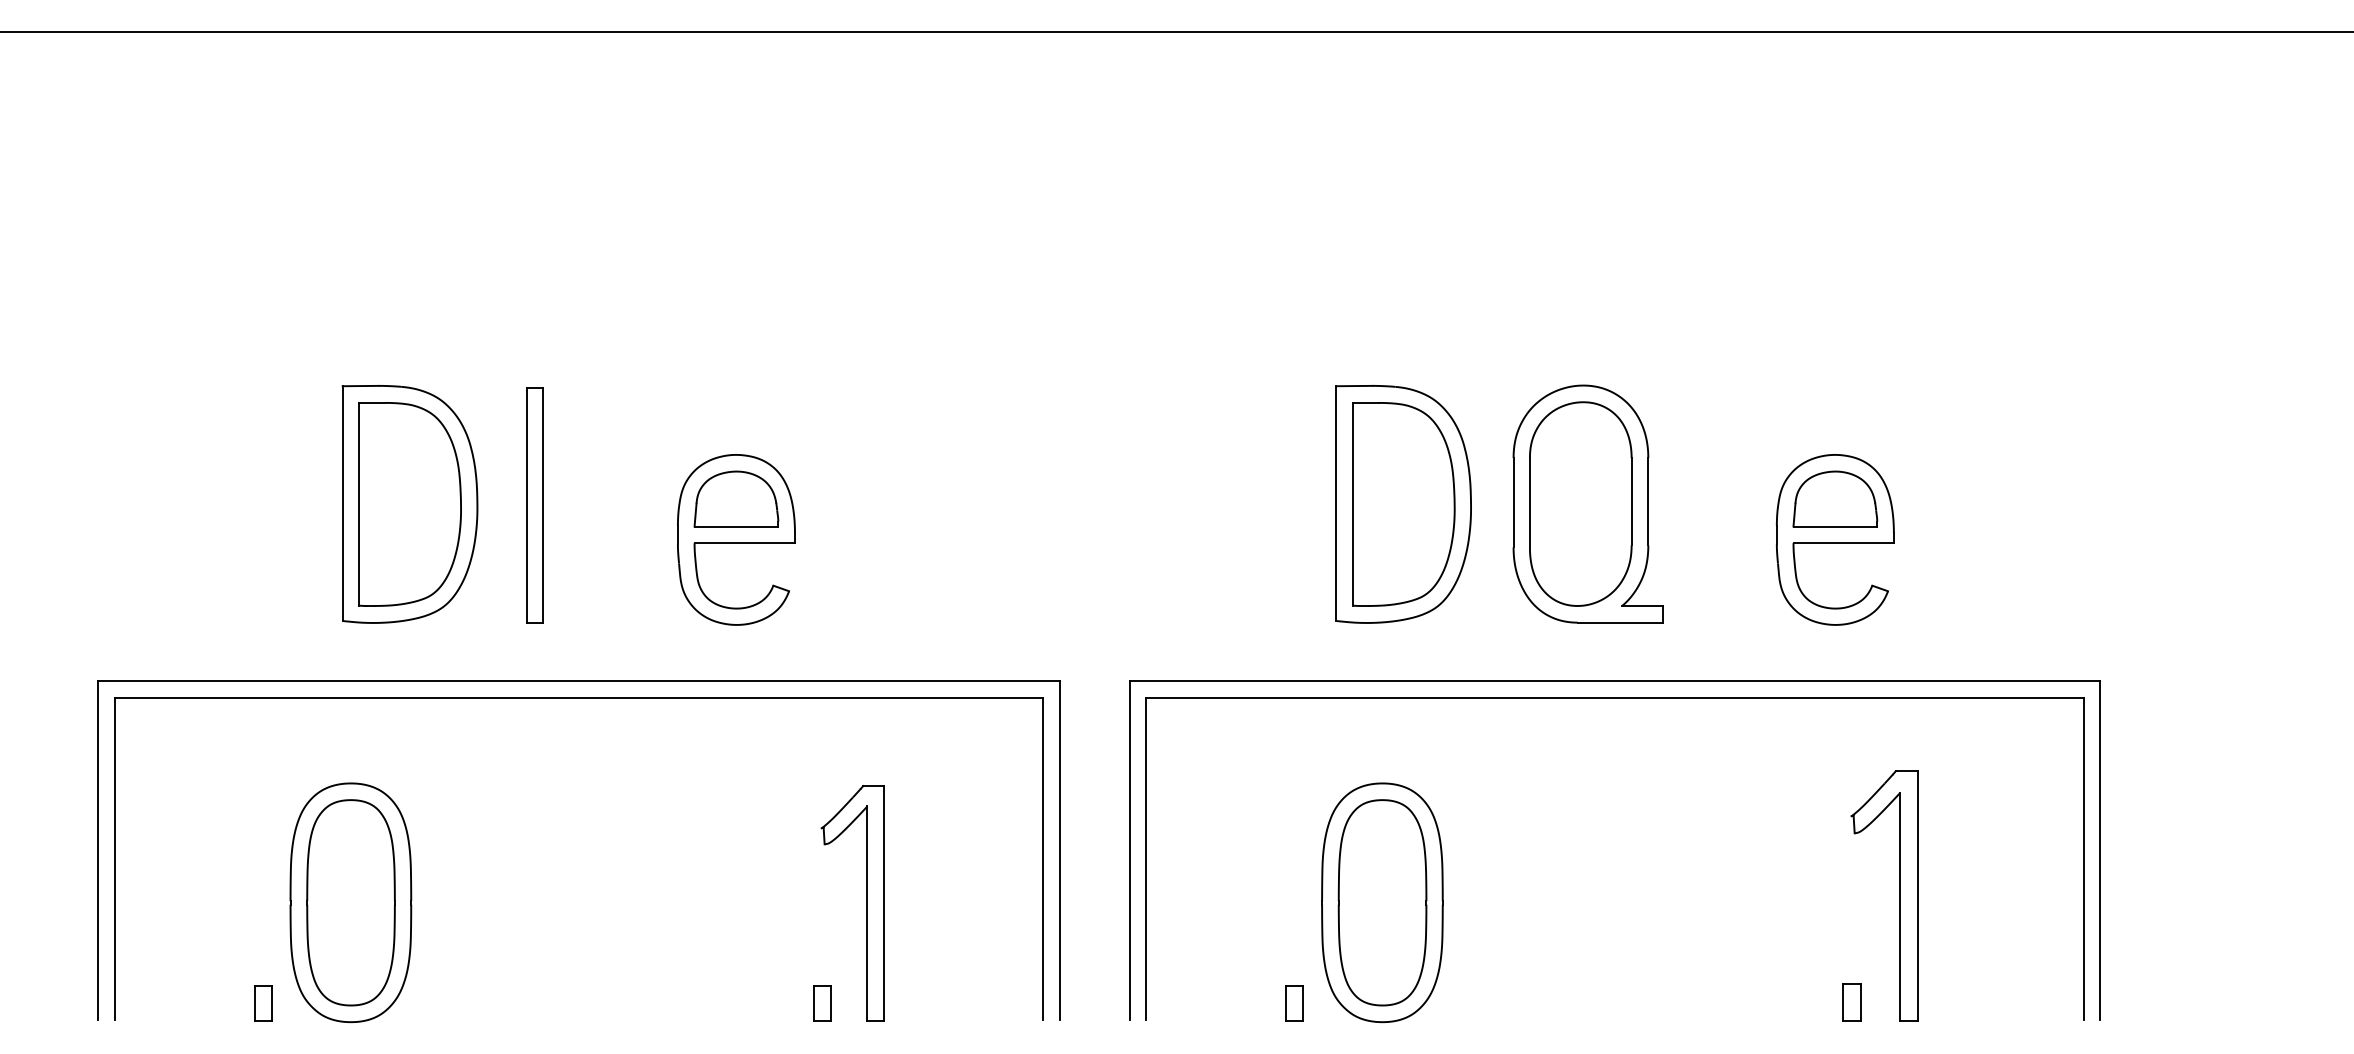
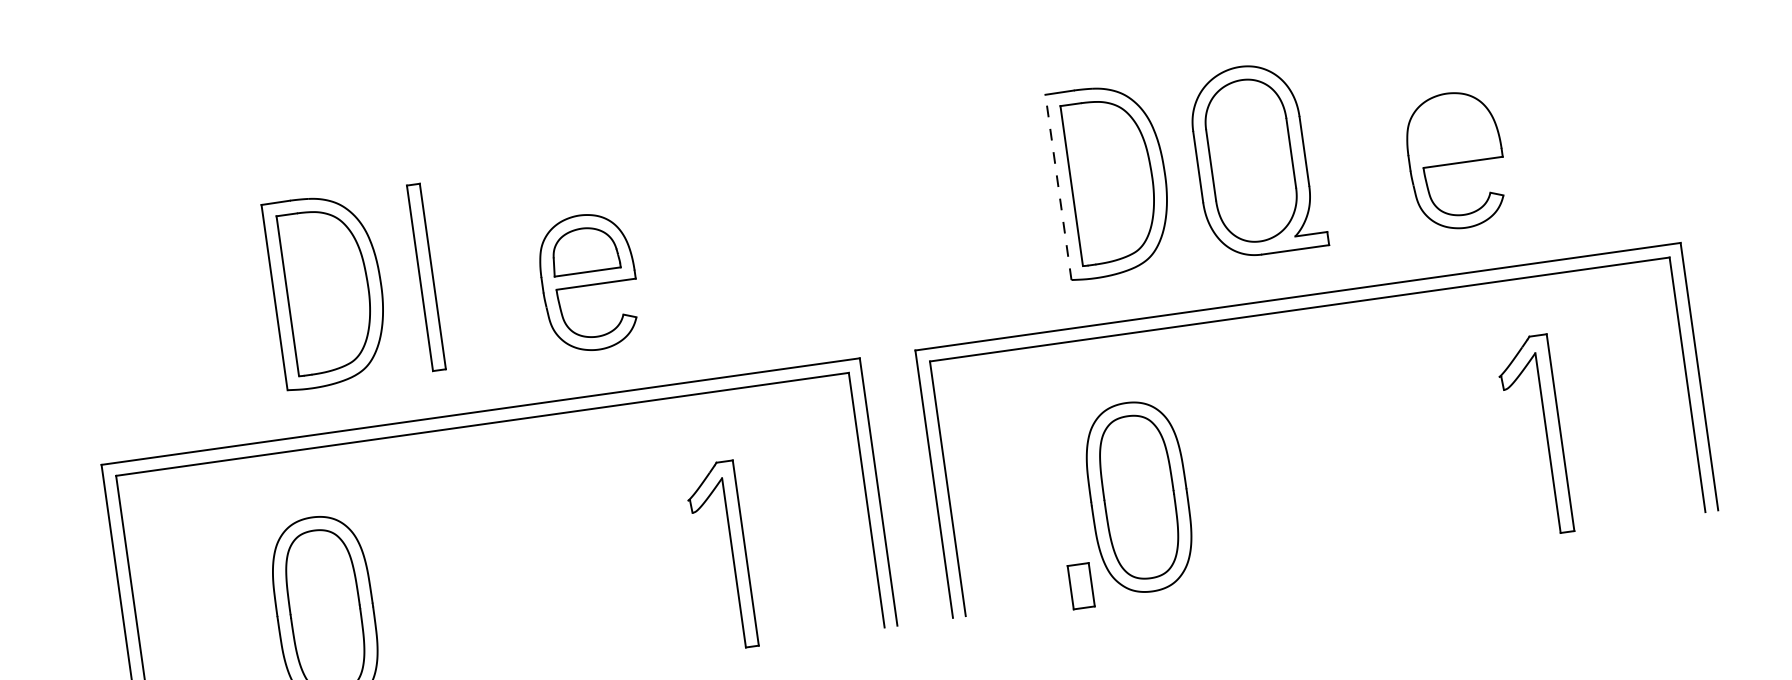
part: (1835, 498) -> (1451, 128), removed
line: (1336, 503) -> (1058, 187), solid -> dashed
part: (1851, 1002) -> (1520, 523), removed
part: (822, 1003) -> (708, 638), removed
part: (1294, 1003) -> (1080, 586), size x1.6

